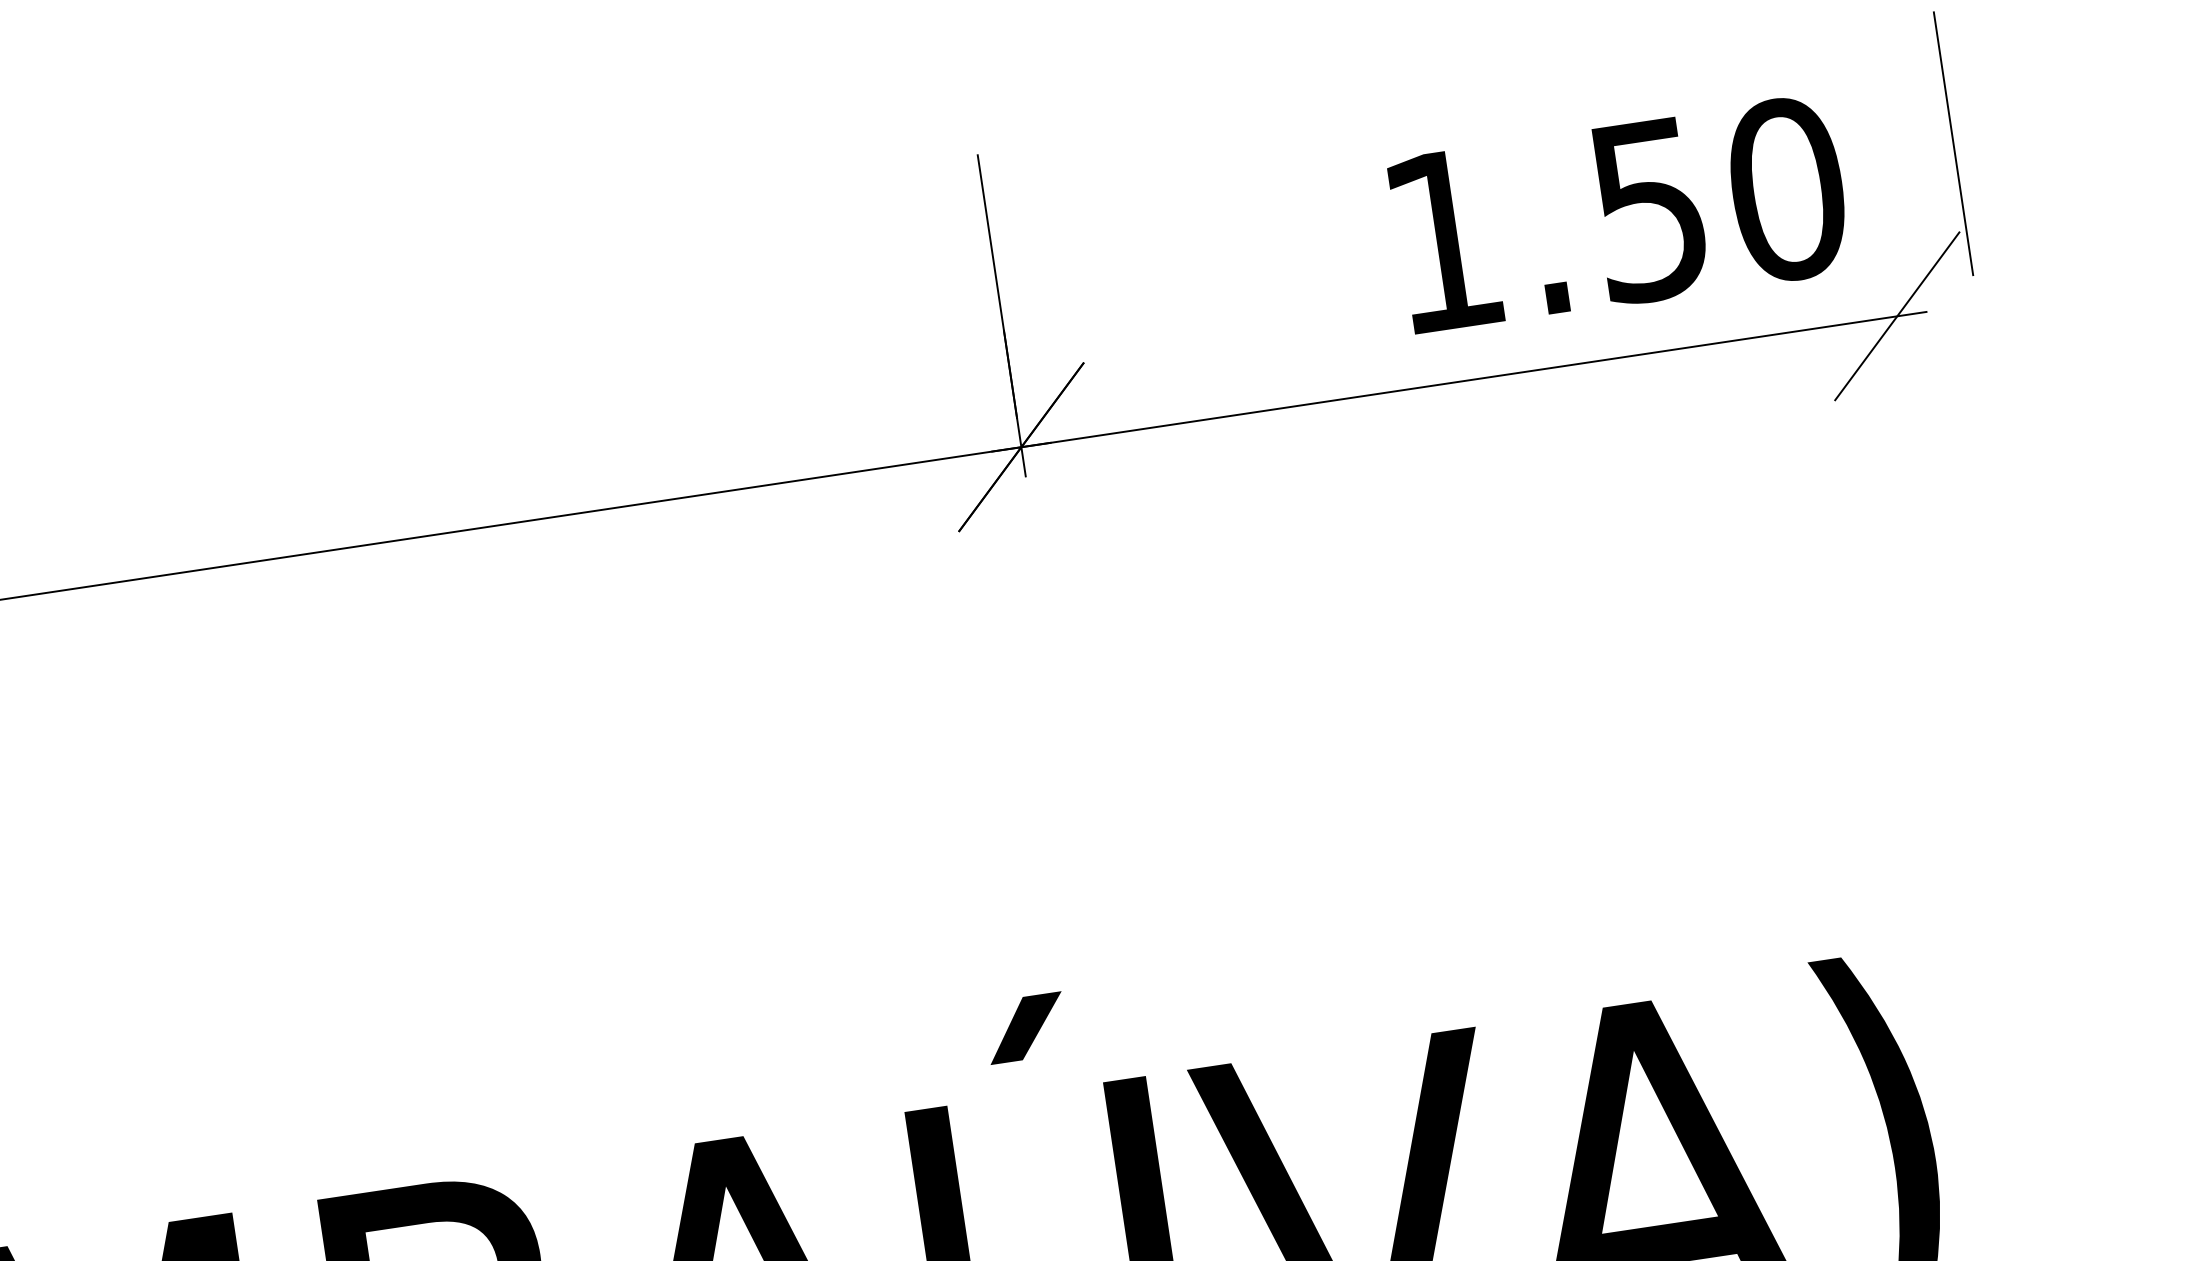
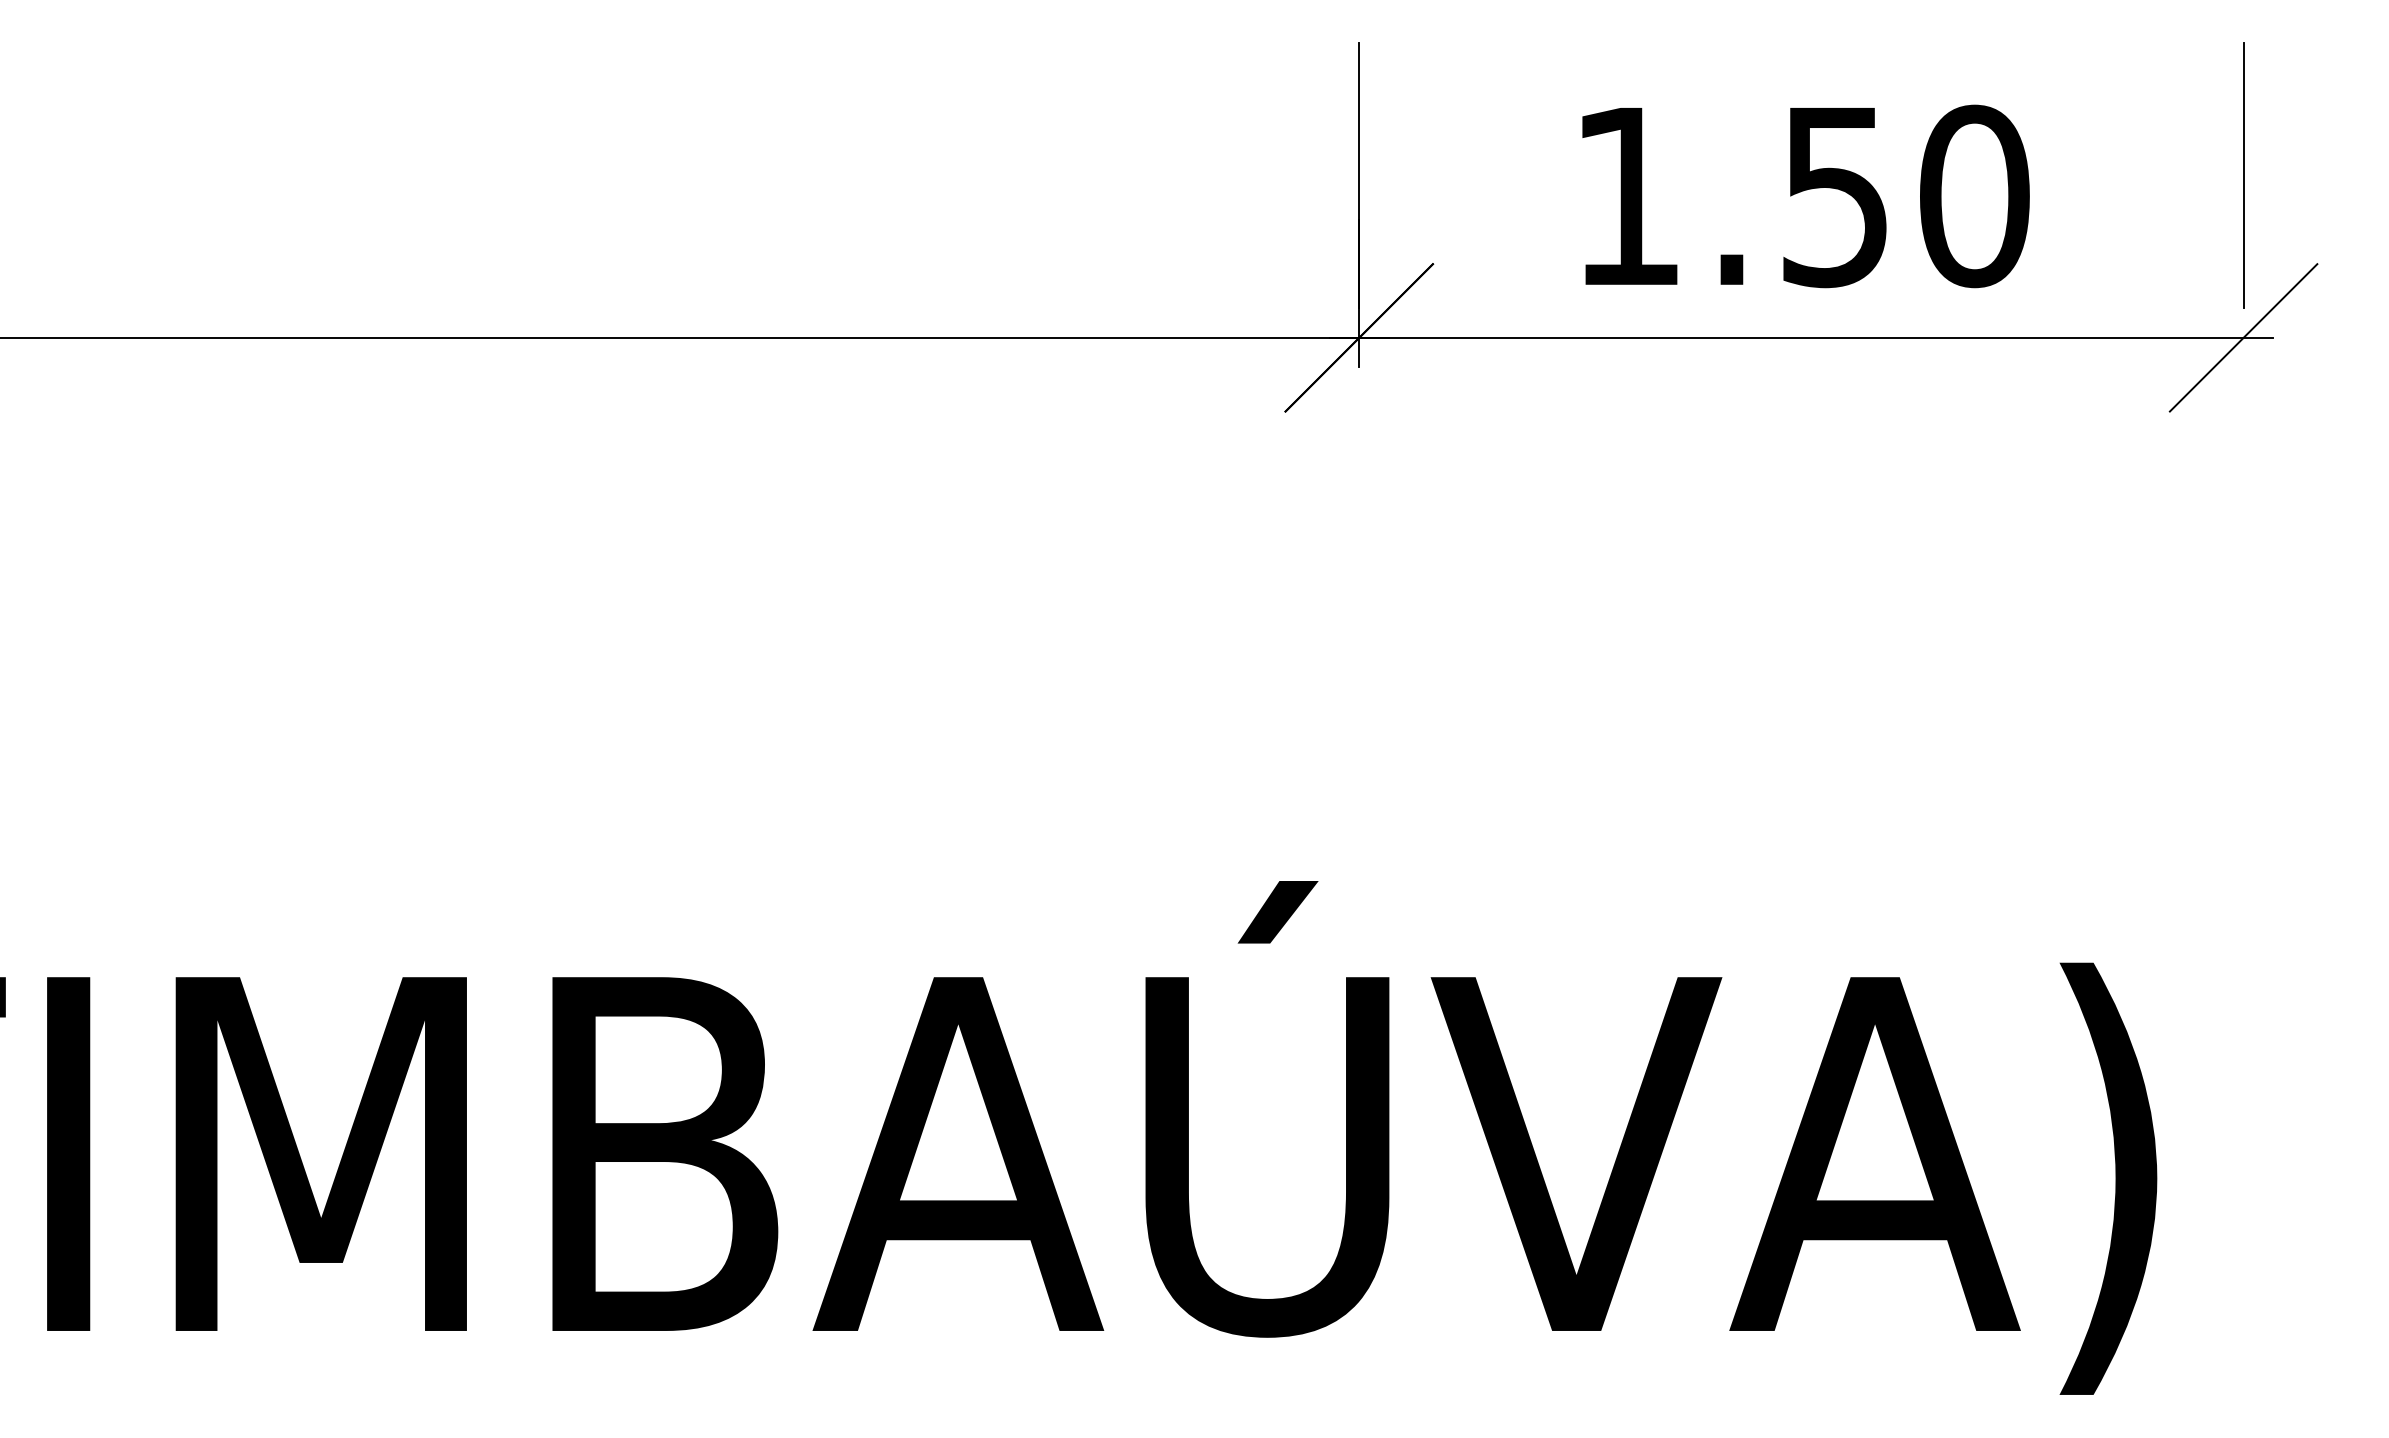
line: (1953, 143) -> (2243, 175), moved
text: (1619, 214) -> (1805, 196), moved

